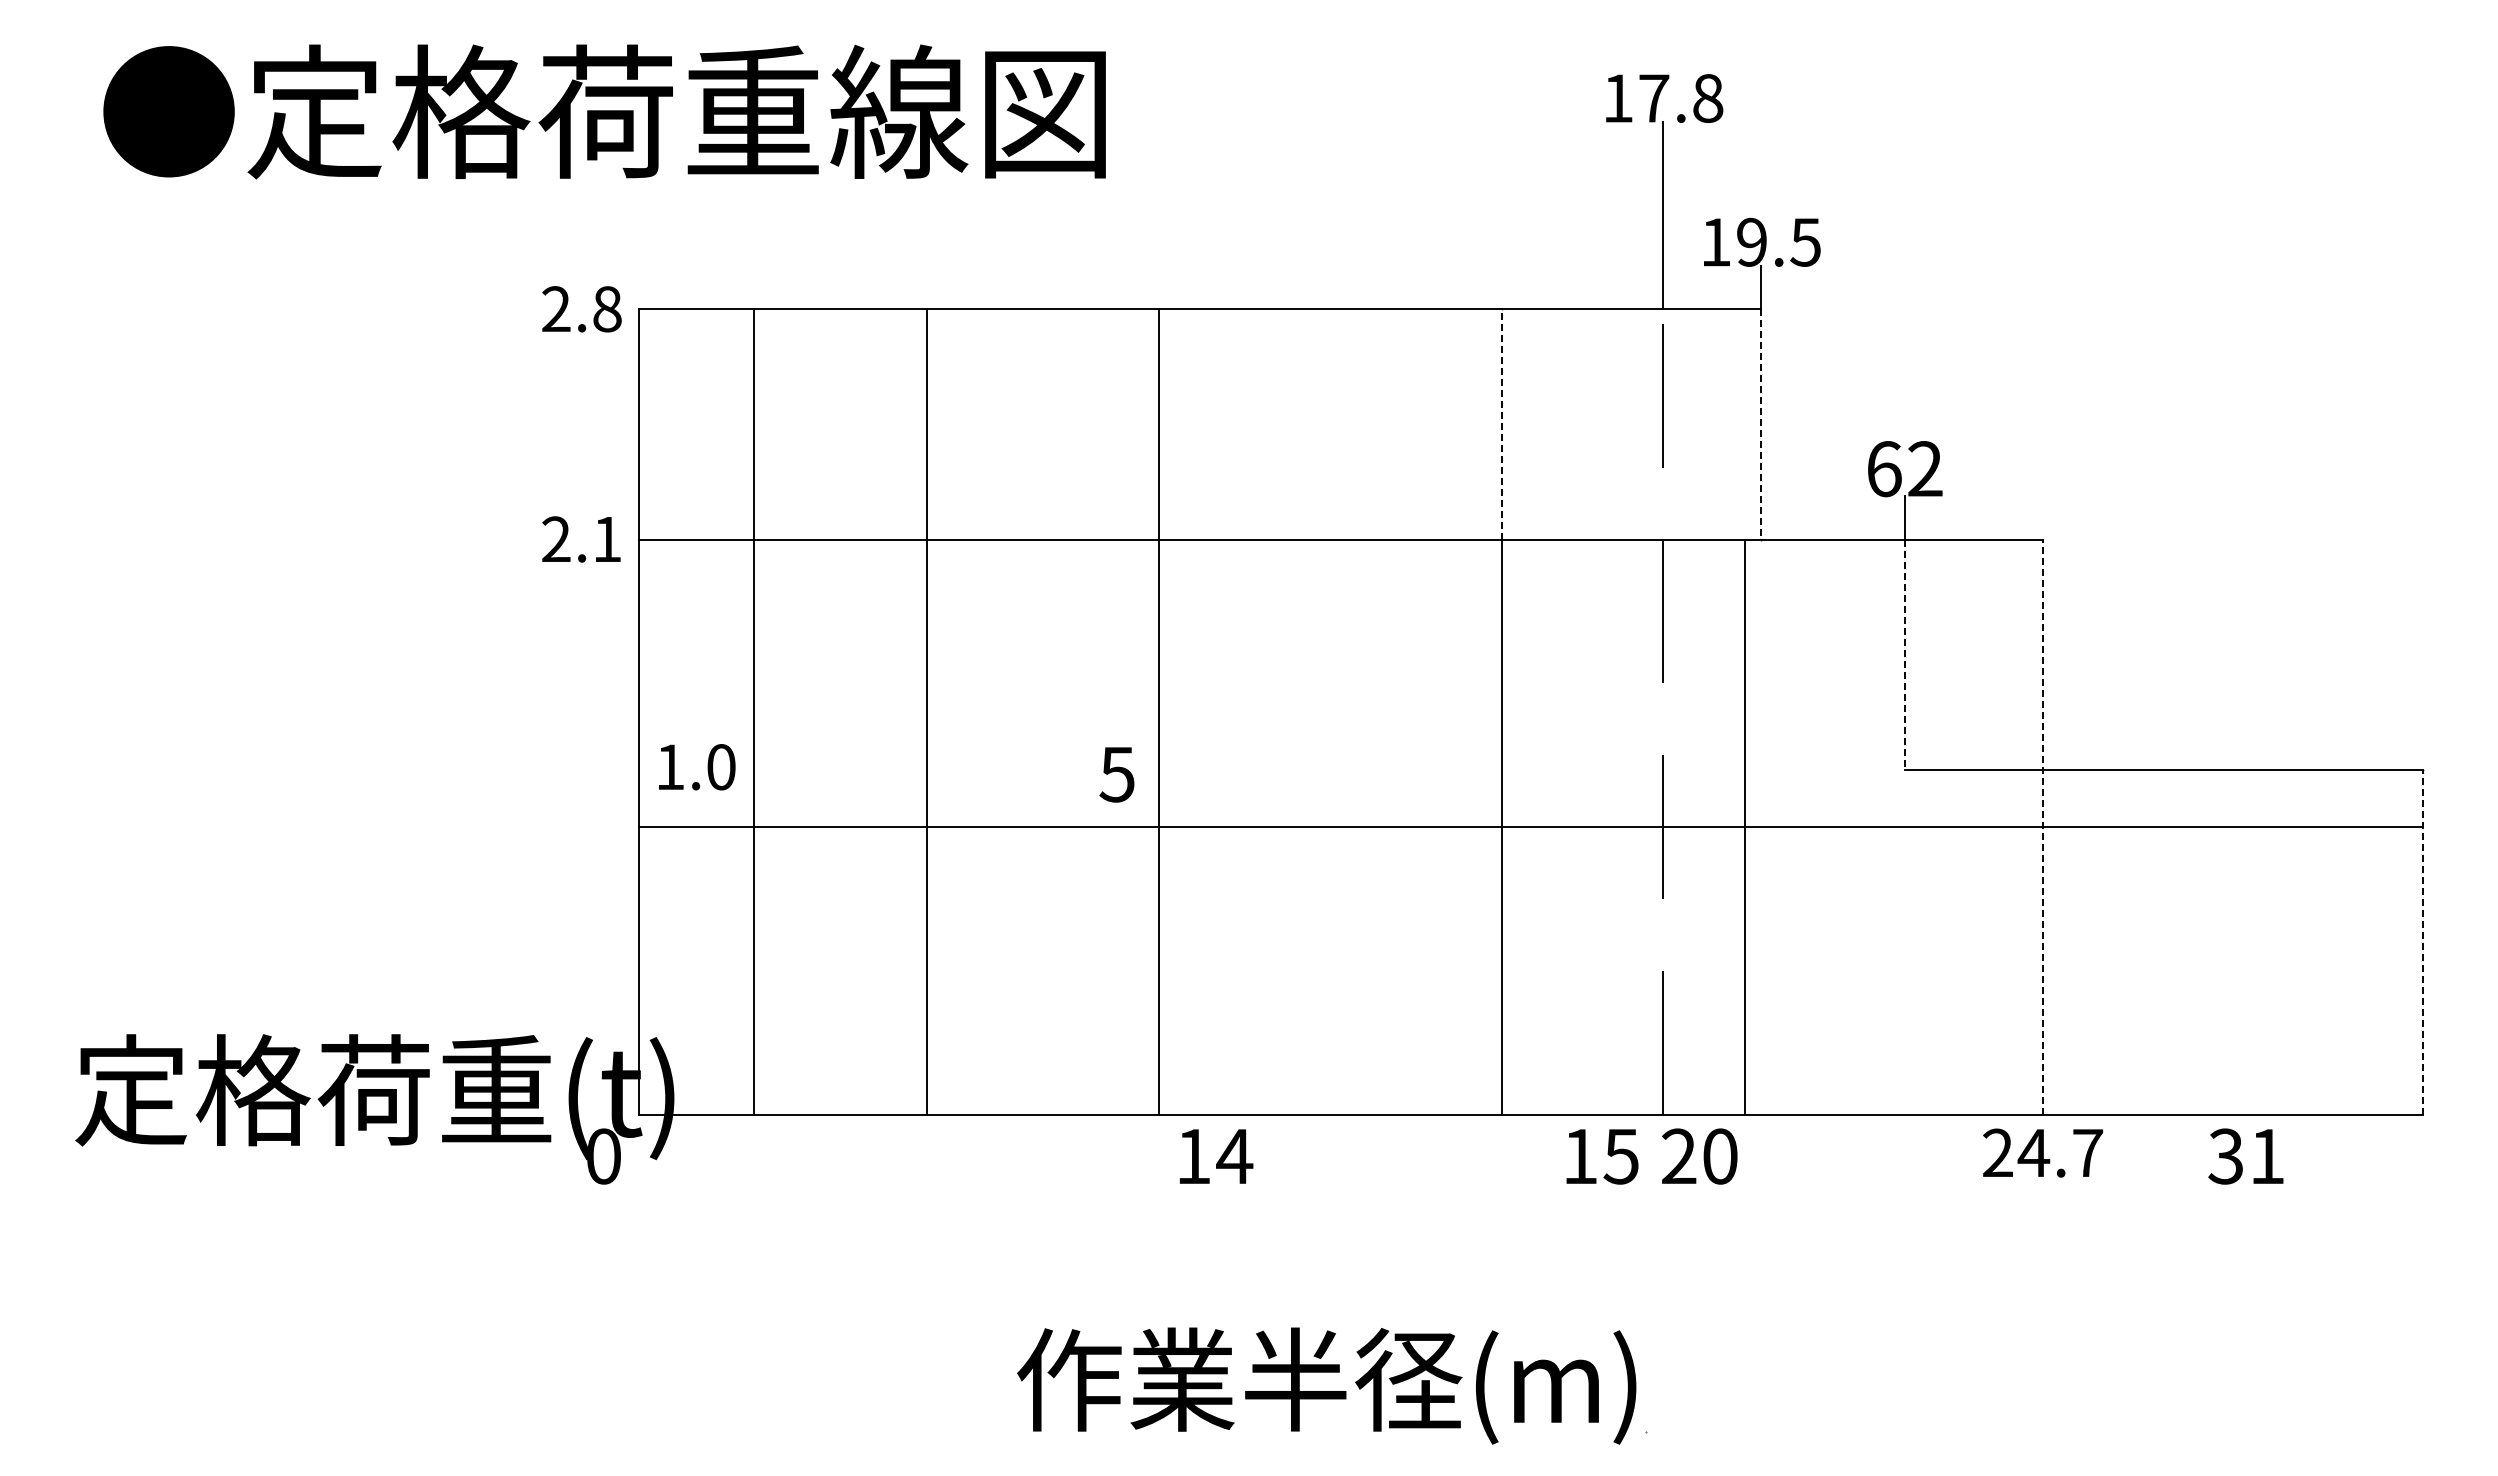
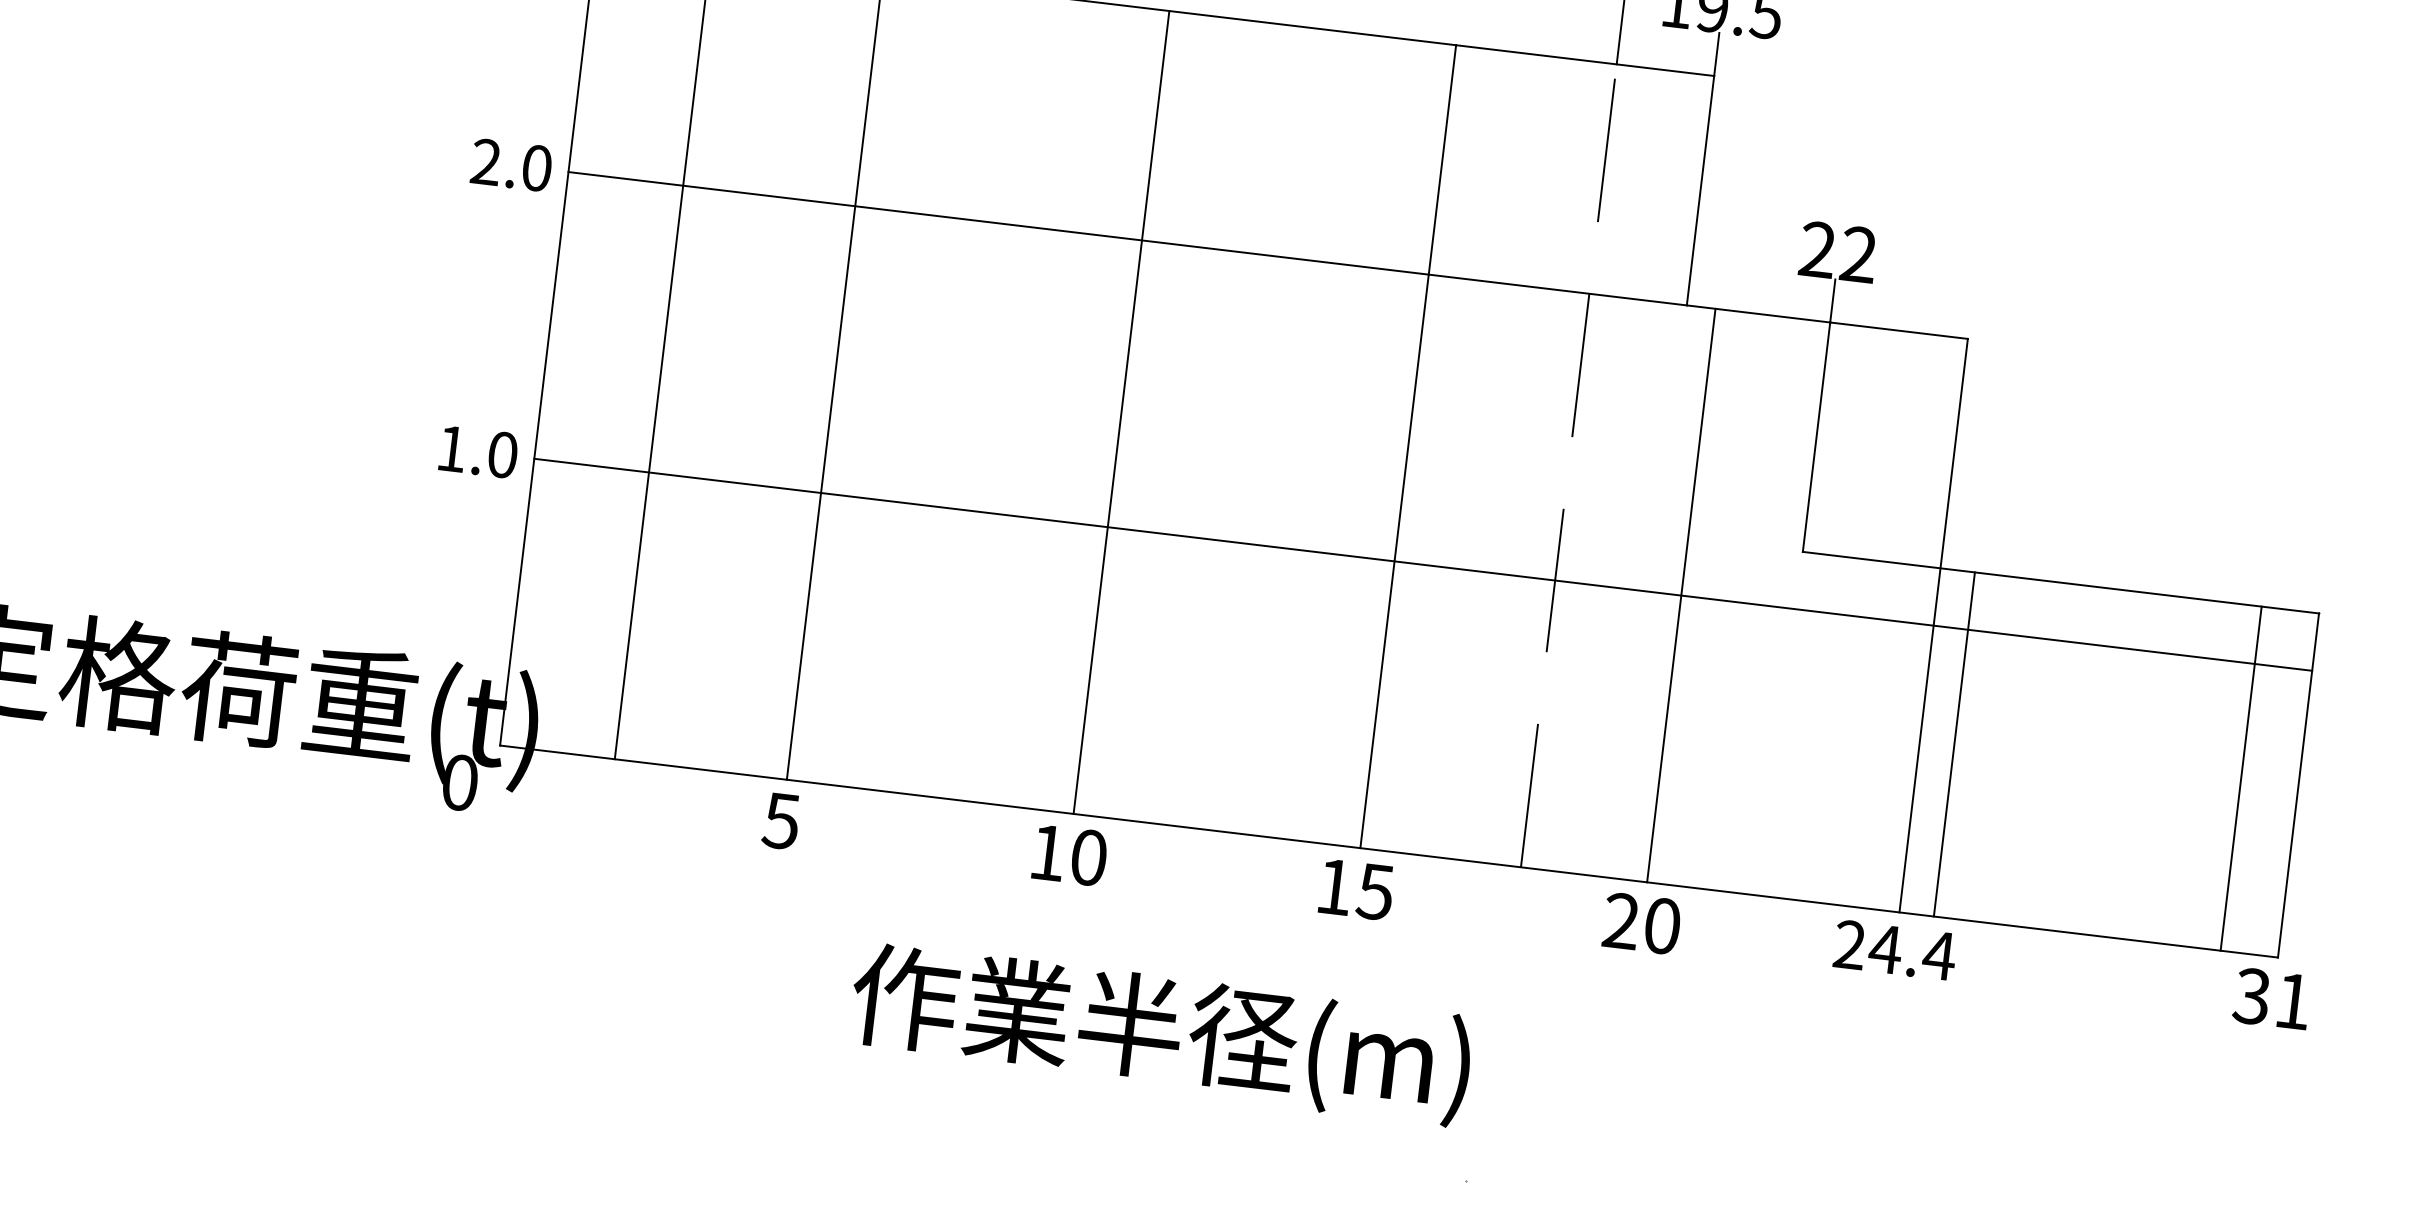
line: (1502, 423) -> (1442, 159), dashed -> solid
line: (1761, 424) -> (1700, 190), dashed -> solid
text: (1884, 469) -> (1818, 250), 62 -> 22
text: (607, 539) -> (537, 168), 2.1 -> 2.0
line: (1905, 655) -> (1816, 438), dashed -> solid
line: (1158, 712) -> (1121, 412), moved
text: (697, 767) -> (478, 452), moved
text: (1116, 774) -> (780, 820), moved
line: (1745, 827) -> (1681, 595), moved
line: (2043, 827) -> (1933, 625), dashed -> solid
line: (2077, 942) -> (1954, 744), added
line: (2365, 942) -> (2241, 778), added
line: (2423, 942) -> (2298, 785), dashed -> solid
text: (2087, 1152) -> (1939, 955), 24.7 -> 24.4
text: (1234, 1156) -> (1088, 857), 14 -> 10
text: (1602, 1156) -> (1356, 889), moved
text: (1699, 1156) -> (1641, 923), moved
text: (2245, 1156) -> (2271, 998), moved
text: (1326, 1385) -> (1160, 1034), moved

